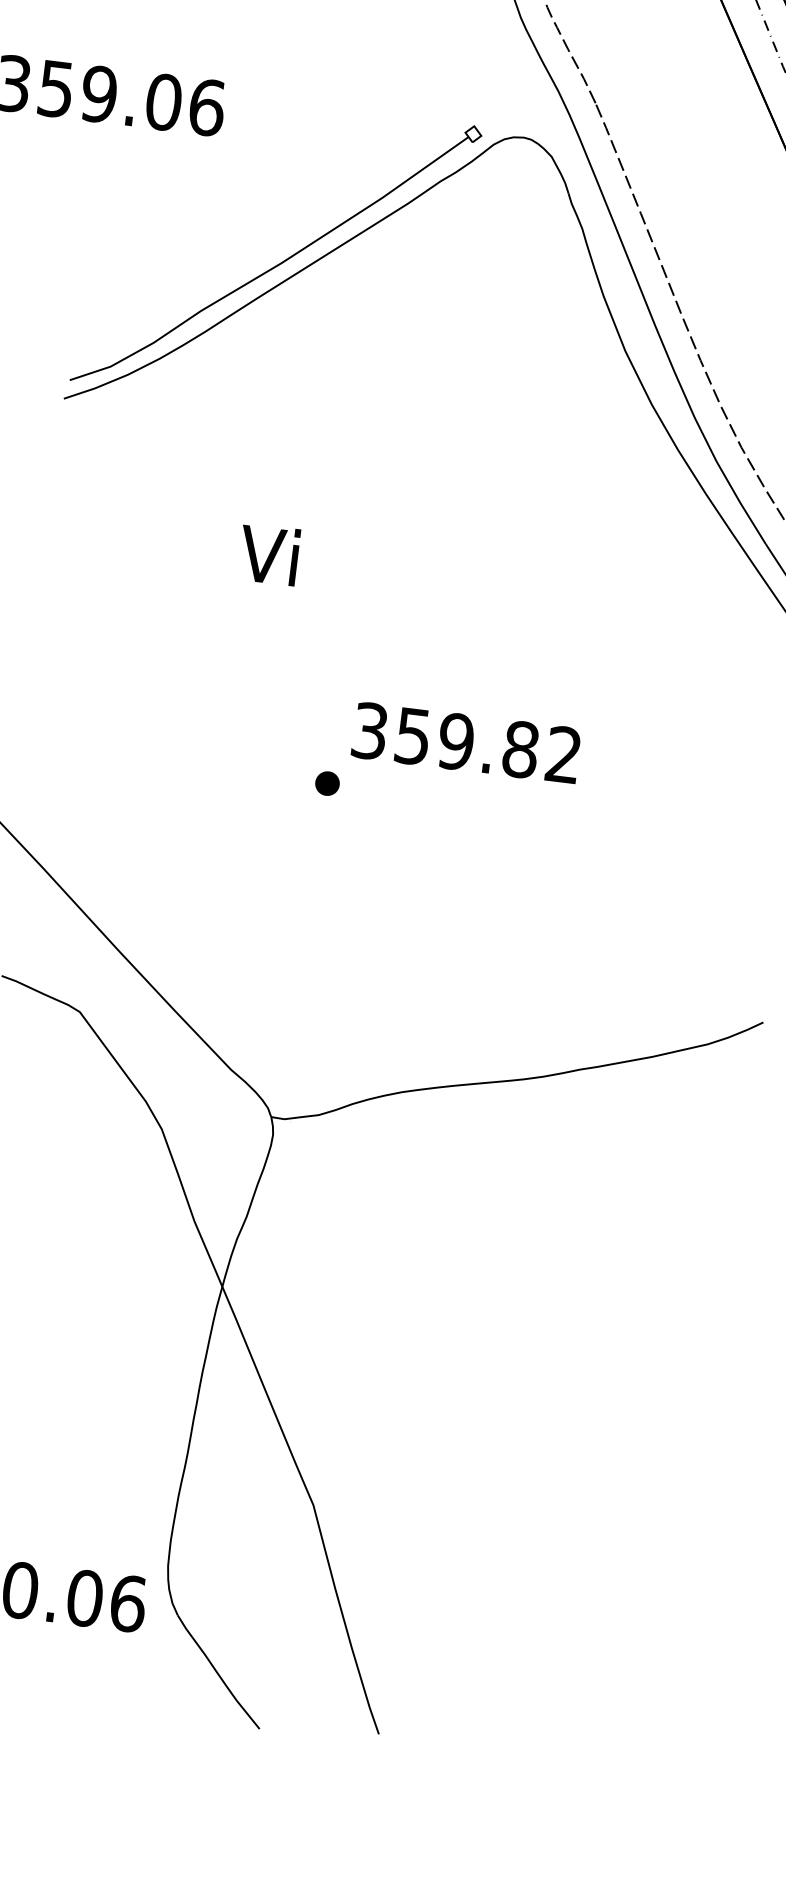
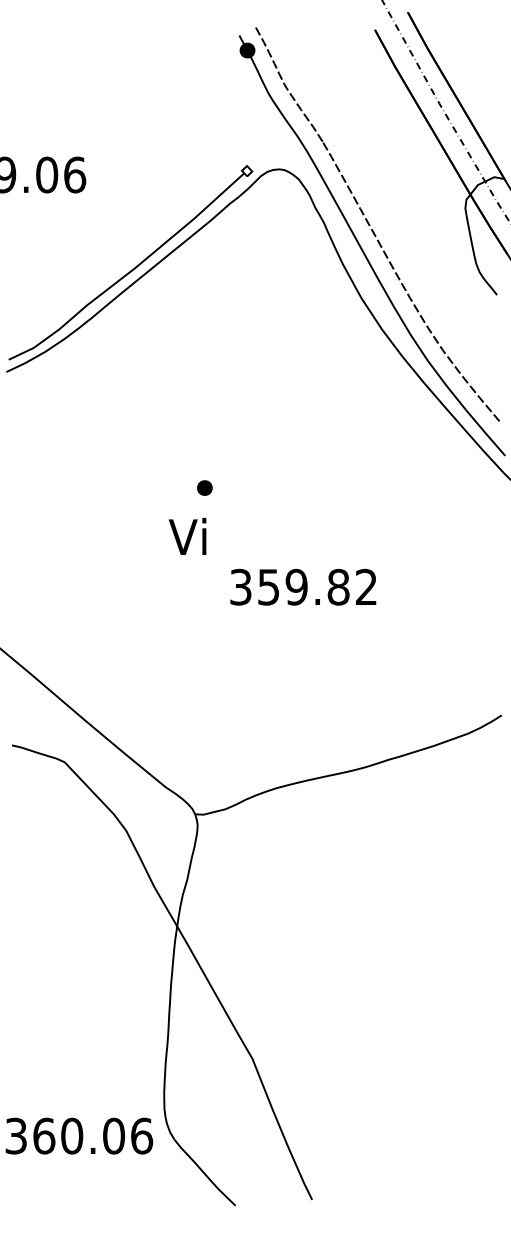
text: (268, 554) -> (187, 536), moved
text: (466, 741) -> (303, 586), moved
part: (327, 782) -> (204, 487), moved

